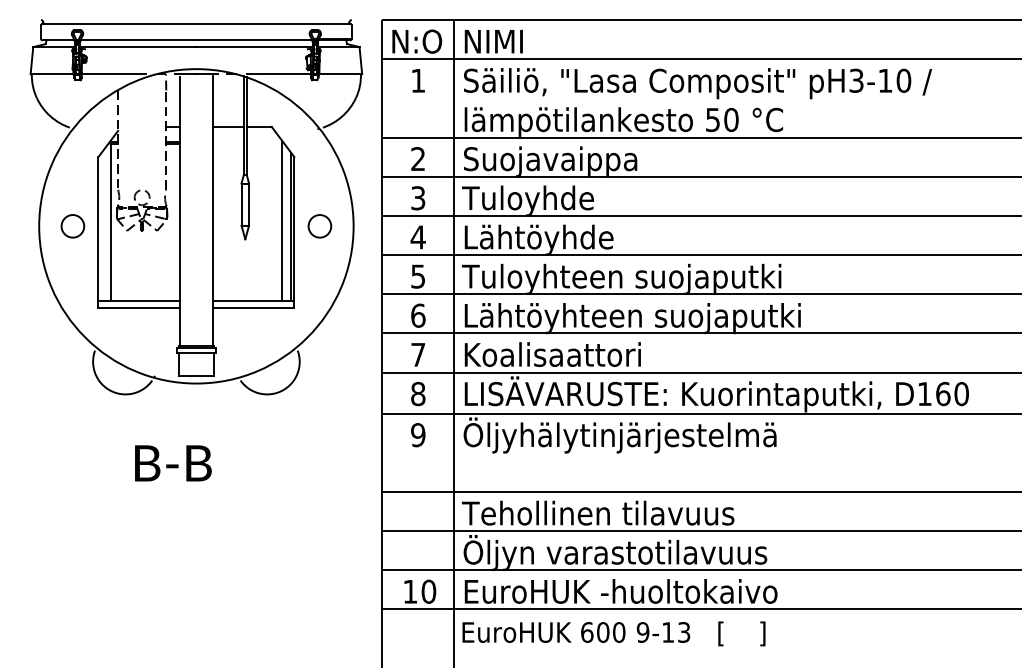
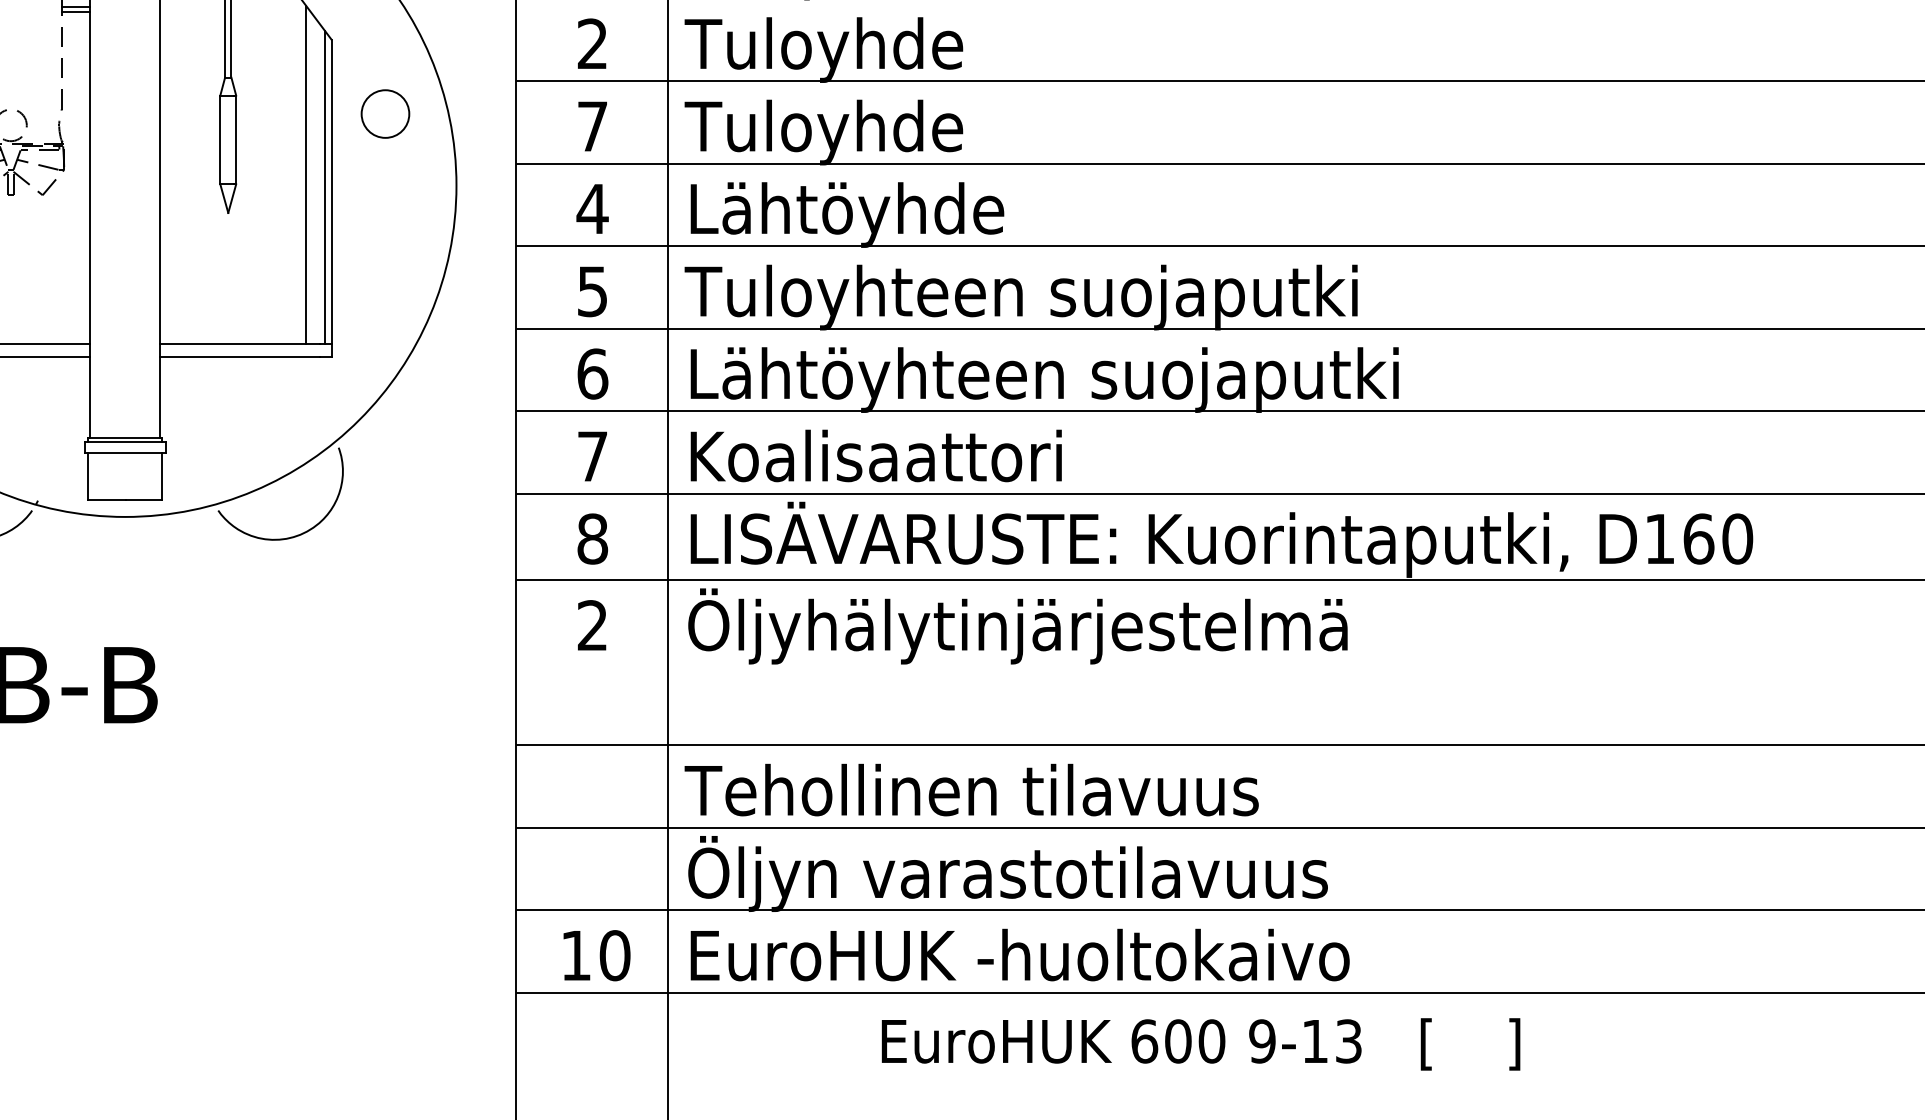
text: (549, 160) -> (869, 46), Suojavaippa -> Tuloyhde
text: (418, 198) -> (593, 127), 3 -> 7
circle: (319, 226) -> (384, 114), moved
text: (418, 435) -> (593, 626), 9 -> 2
text: (613, 633) -> (1199, 1043), moved

